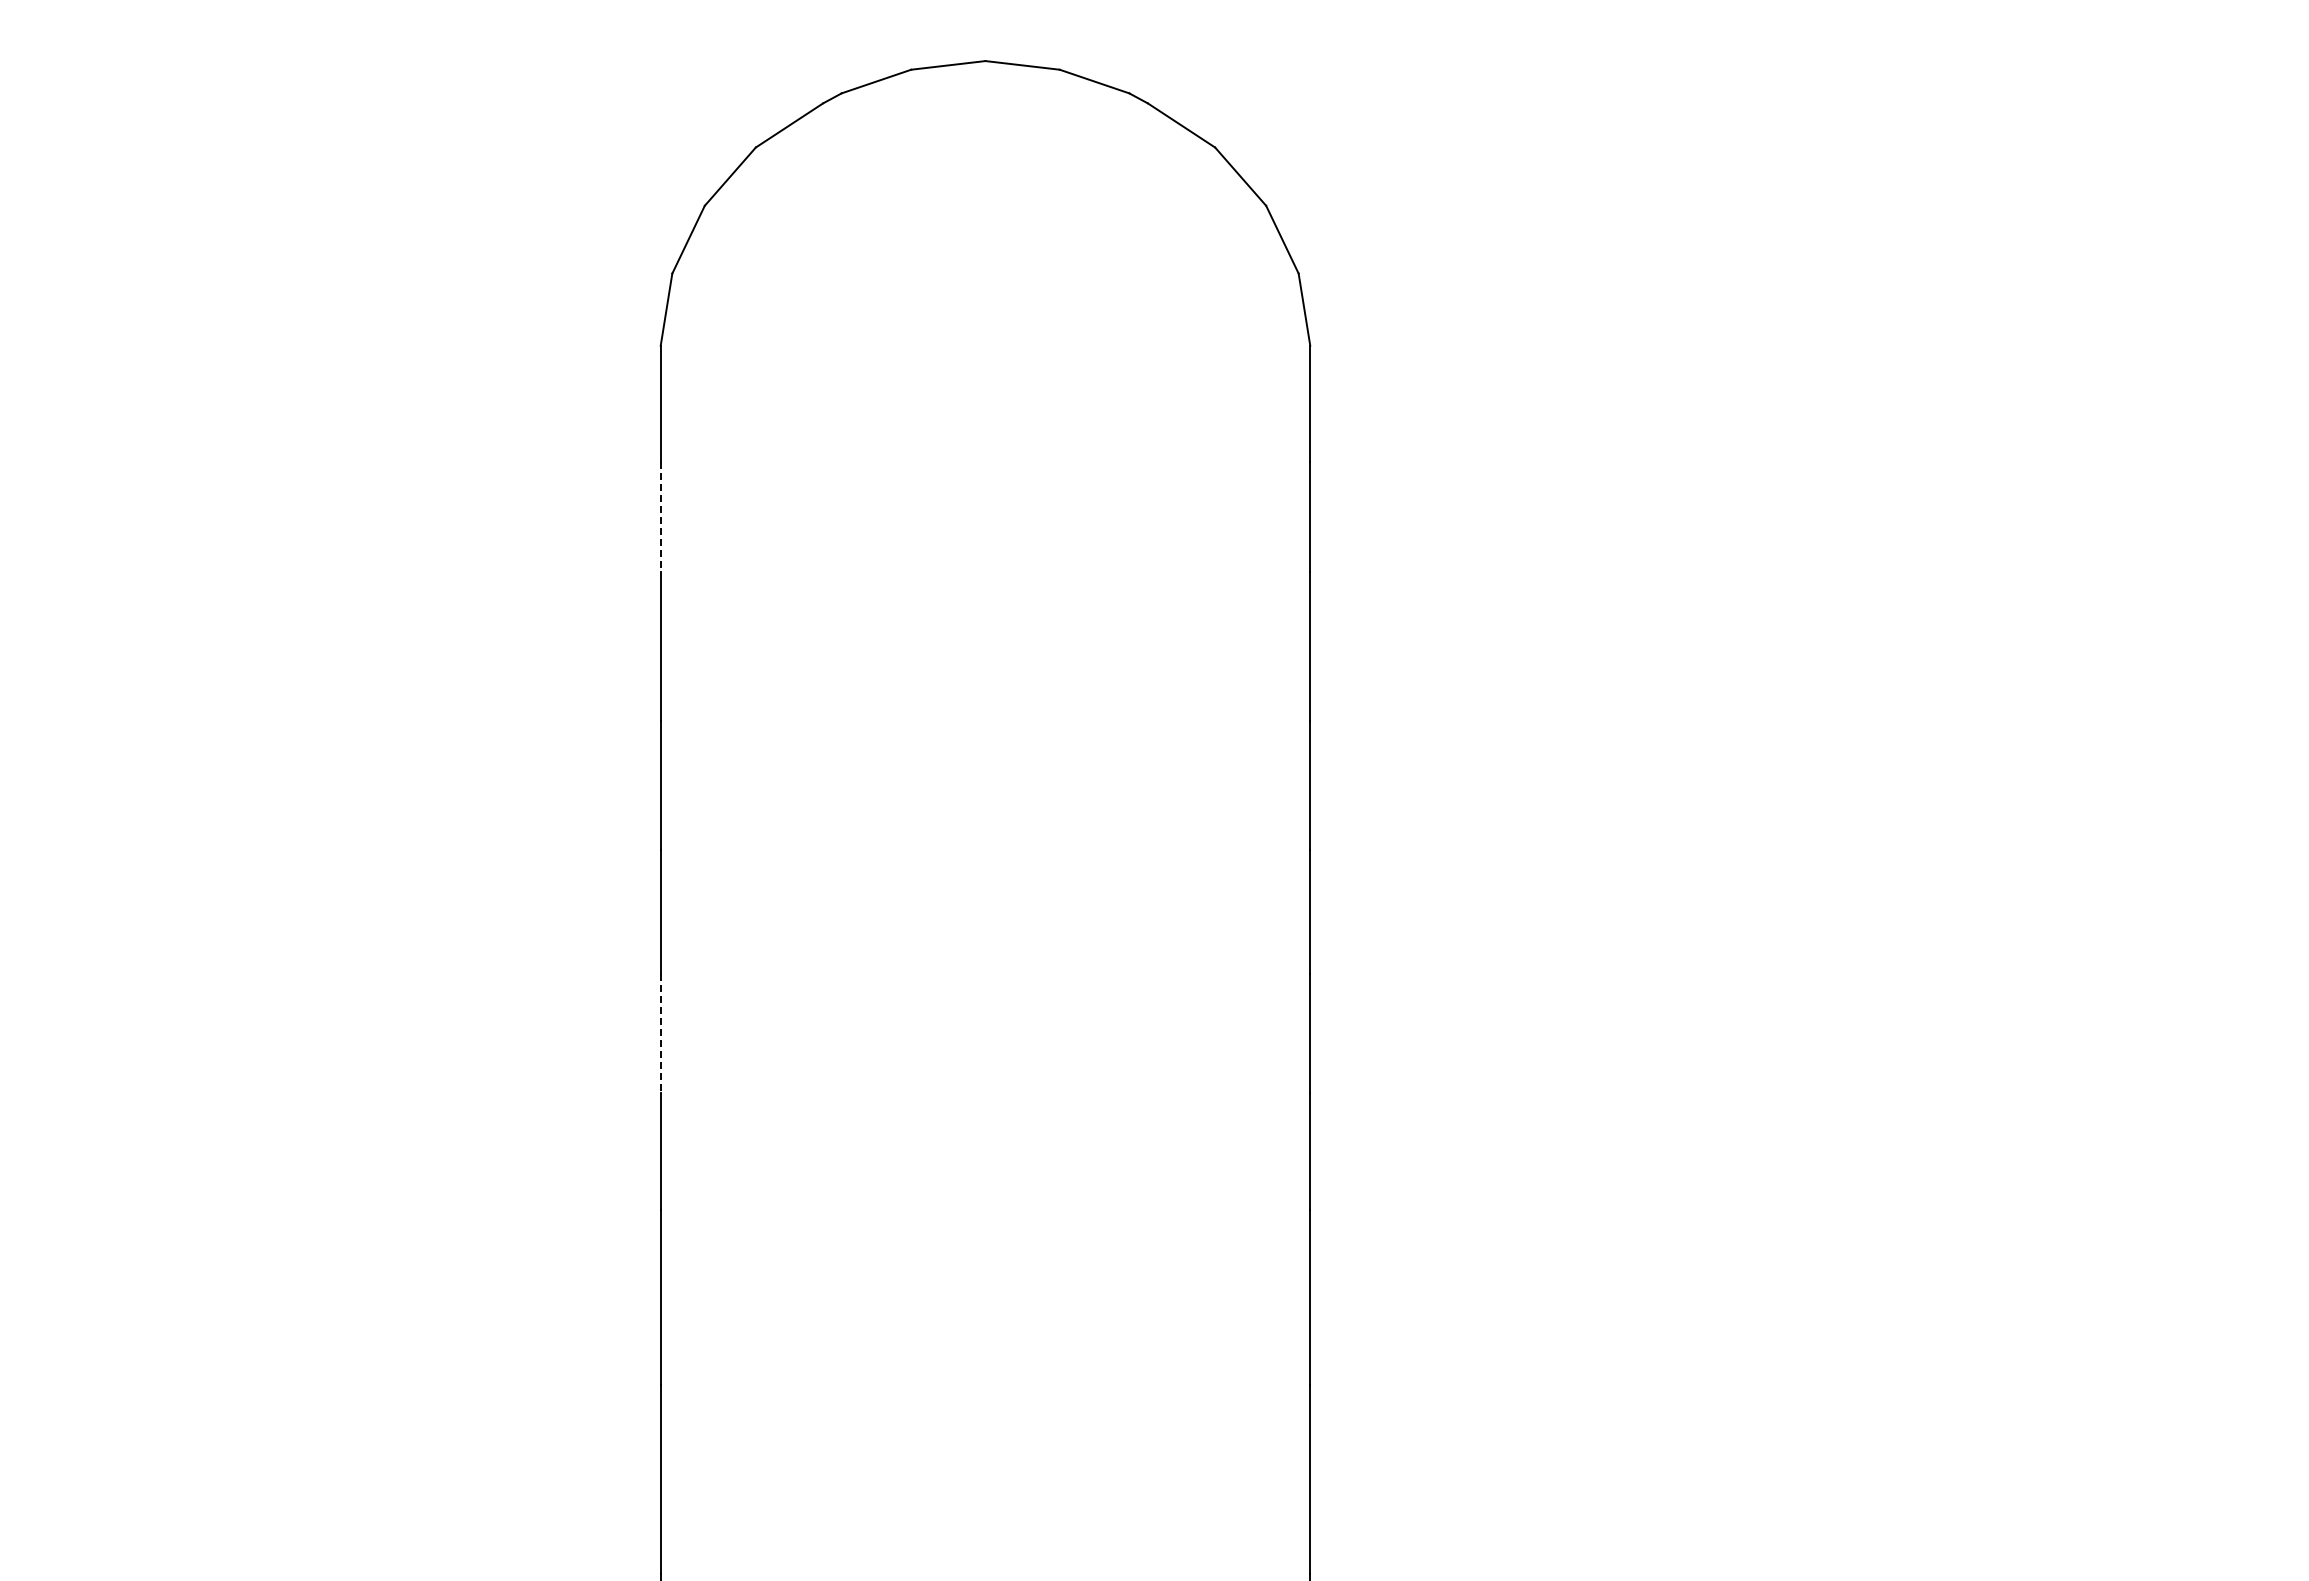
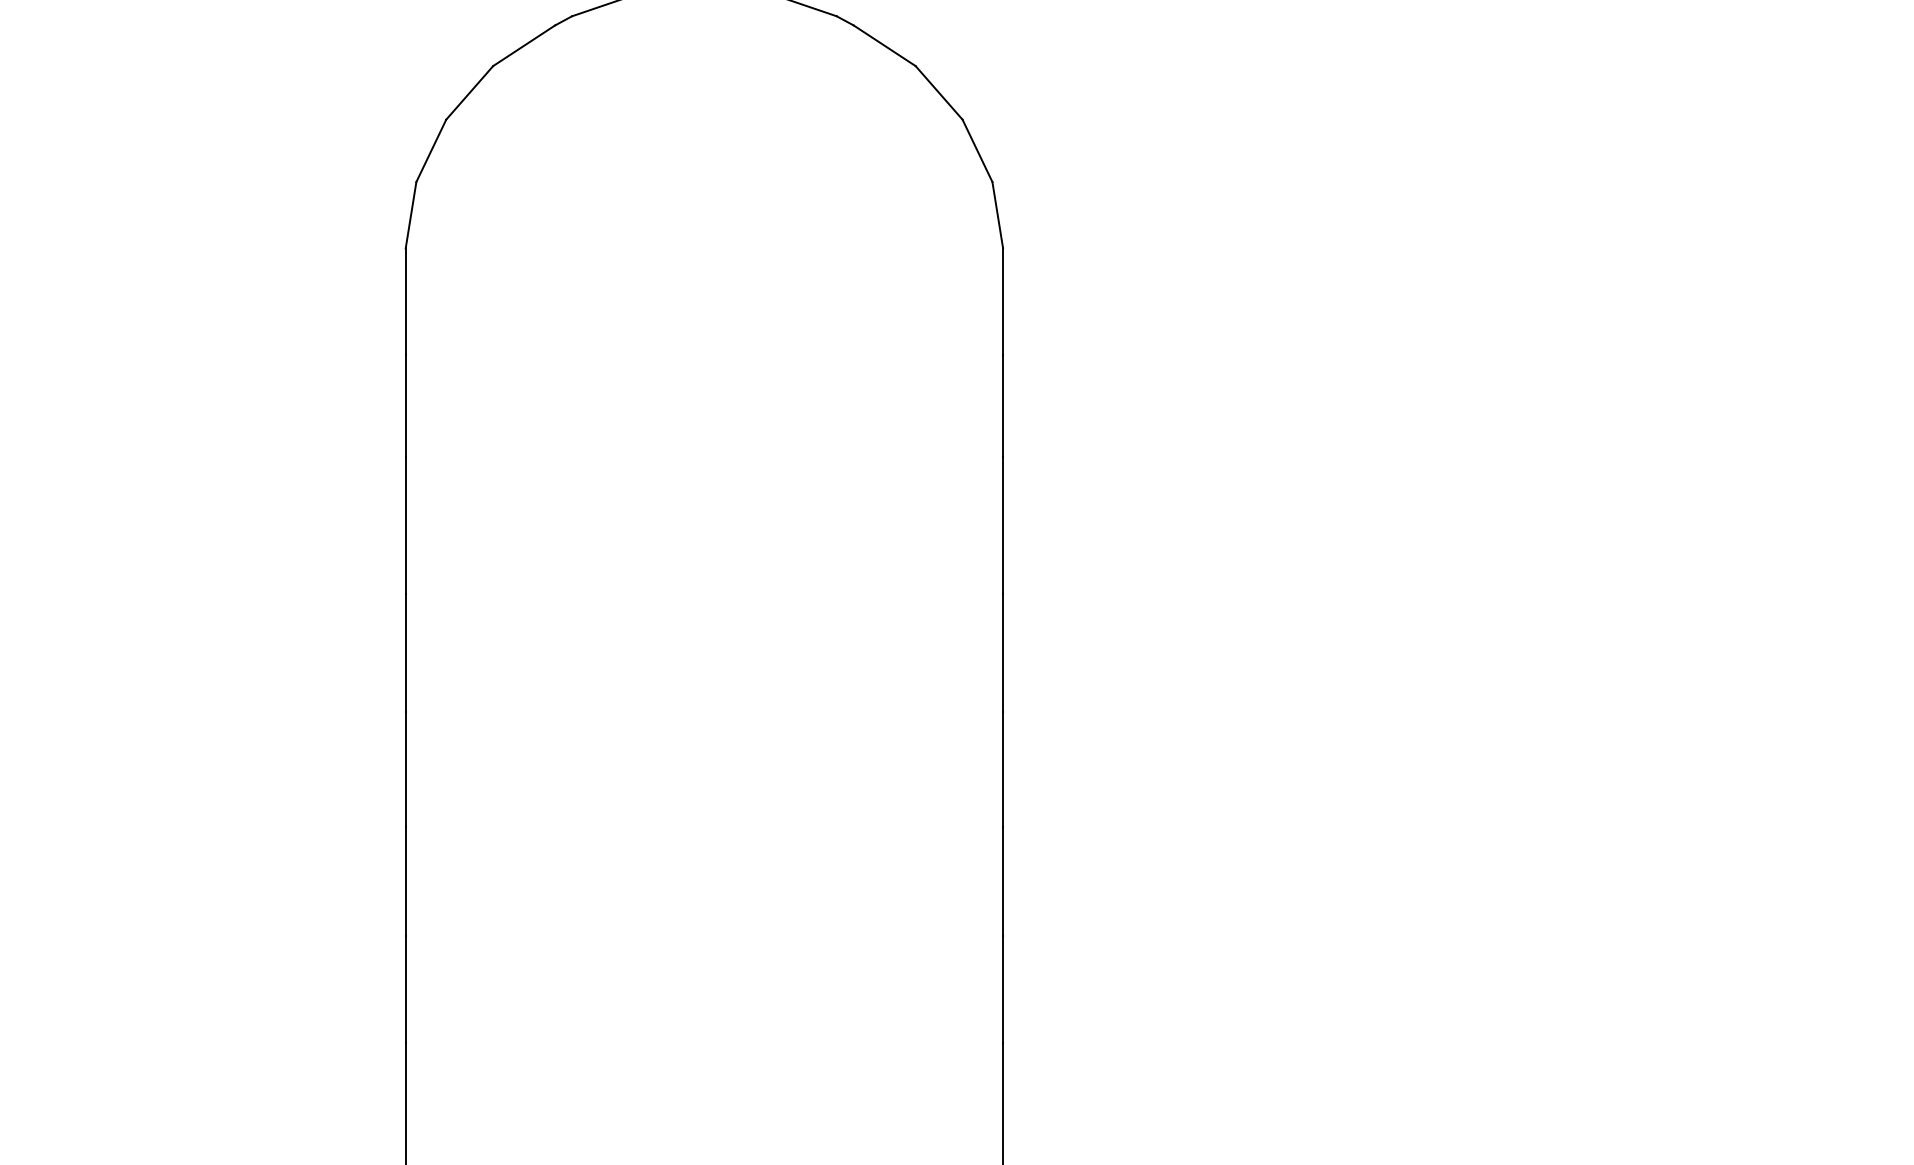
line: (660, 517) -> (405, 406), dashed -> solid
line: (660, 1034) -> (405, 881), dashed -> solid

